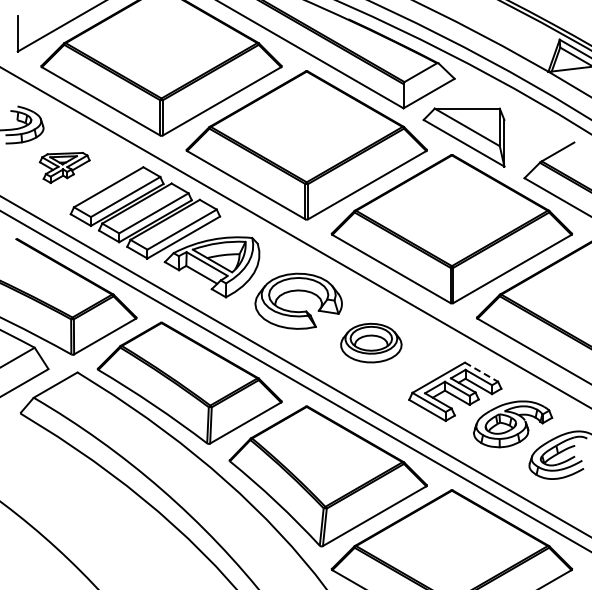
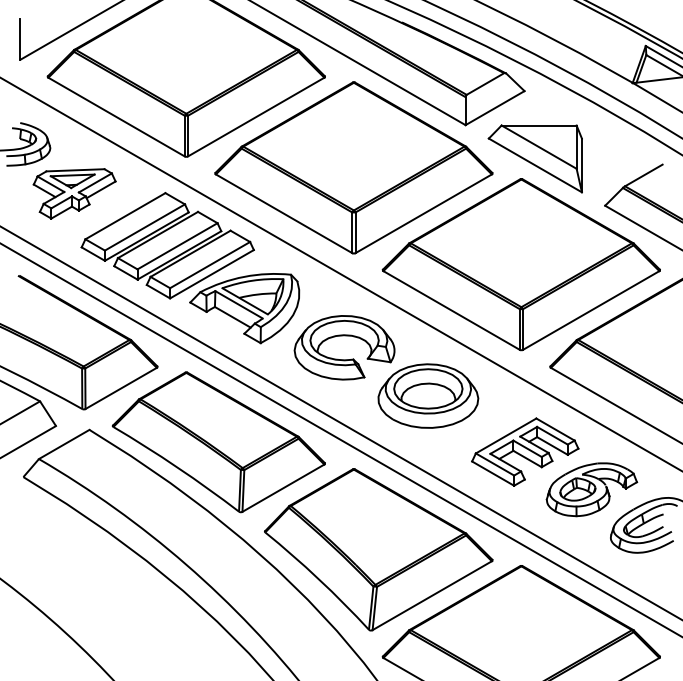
part: (64, 167) -> (74, 193), size x1.43
part: (371, 342) -> (428, 395), size x1.43
line: (481, 372) -> (555, 429), dashed -> solid

